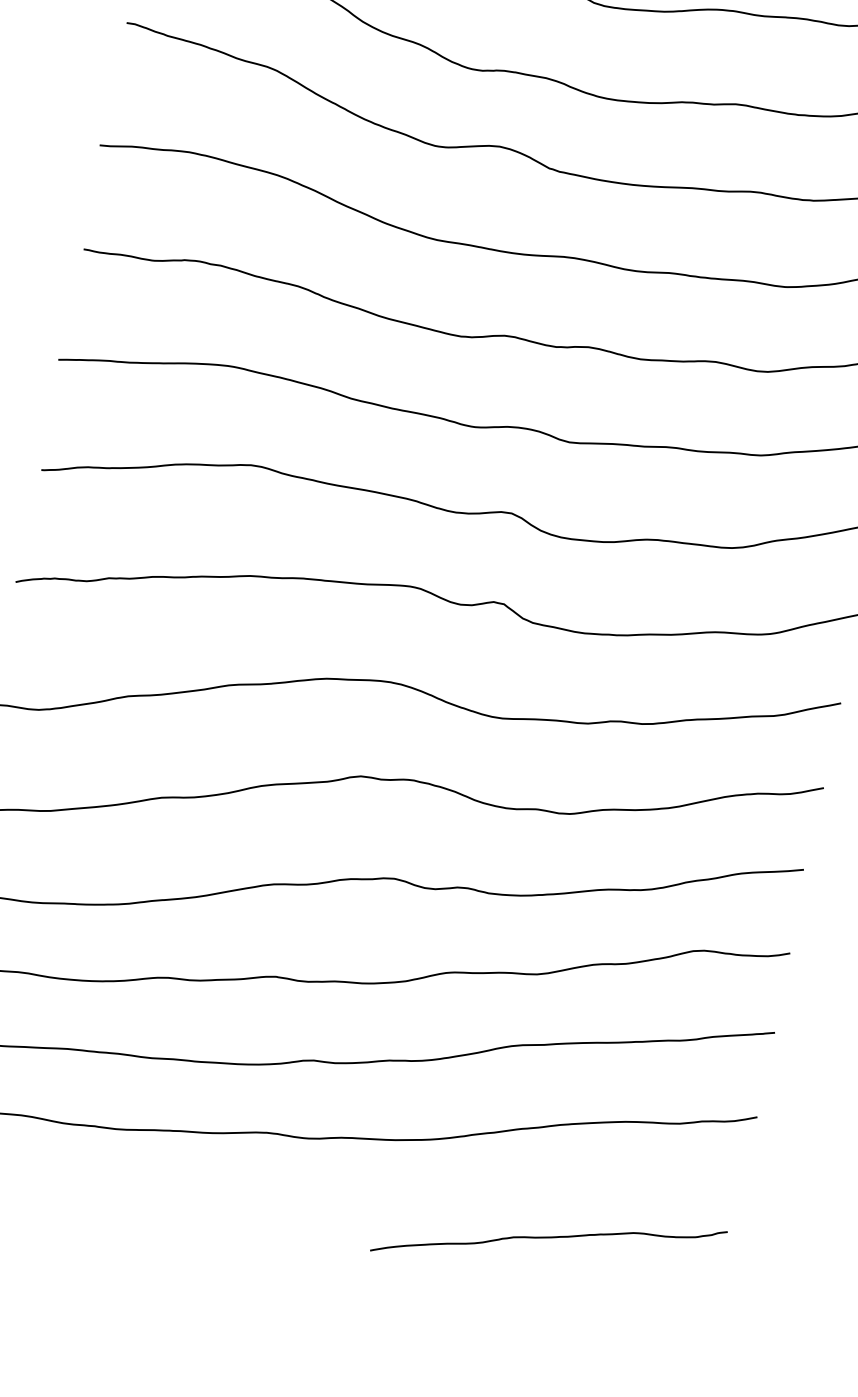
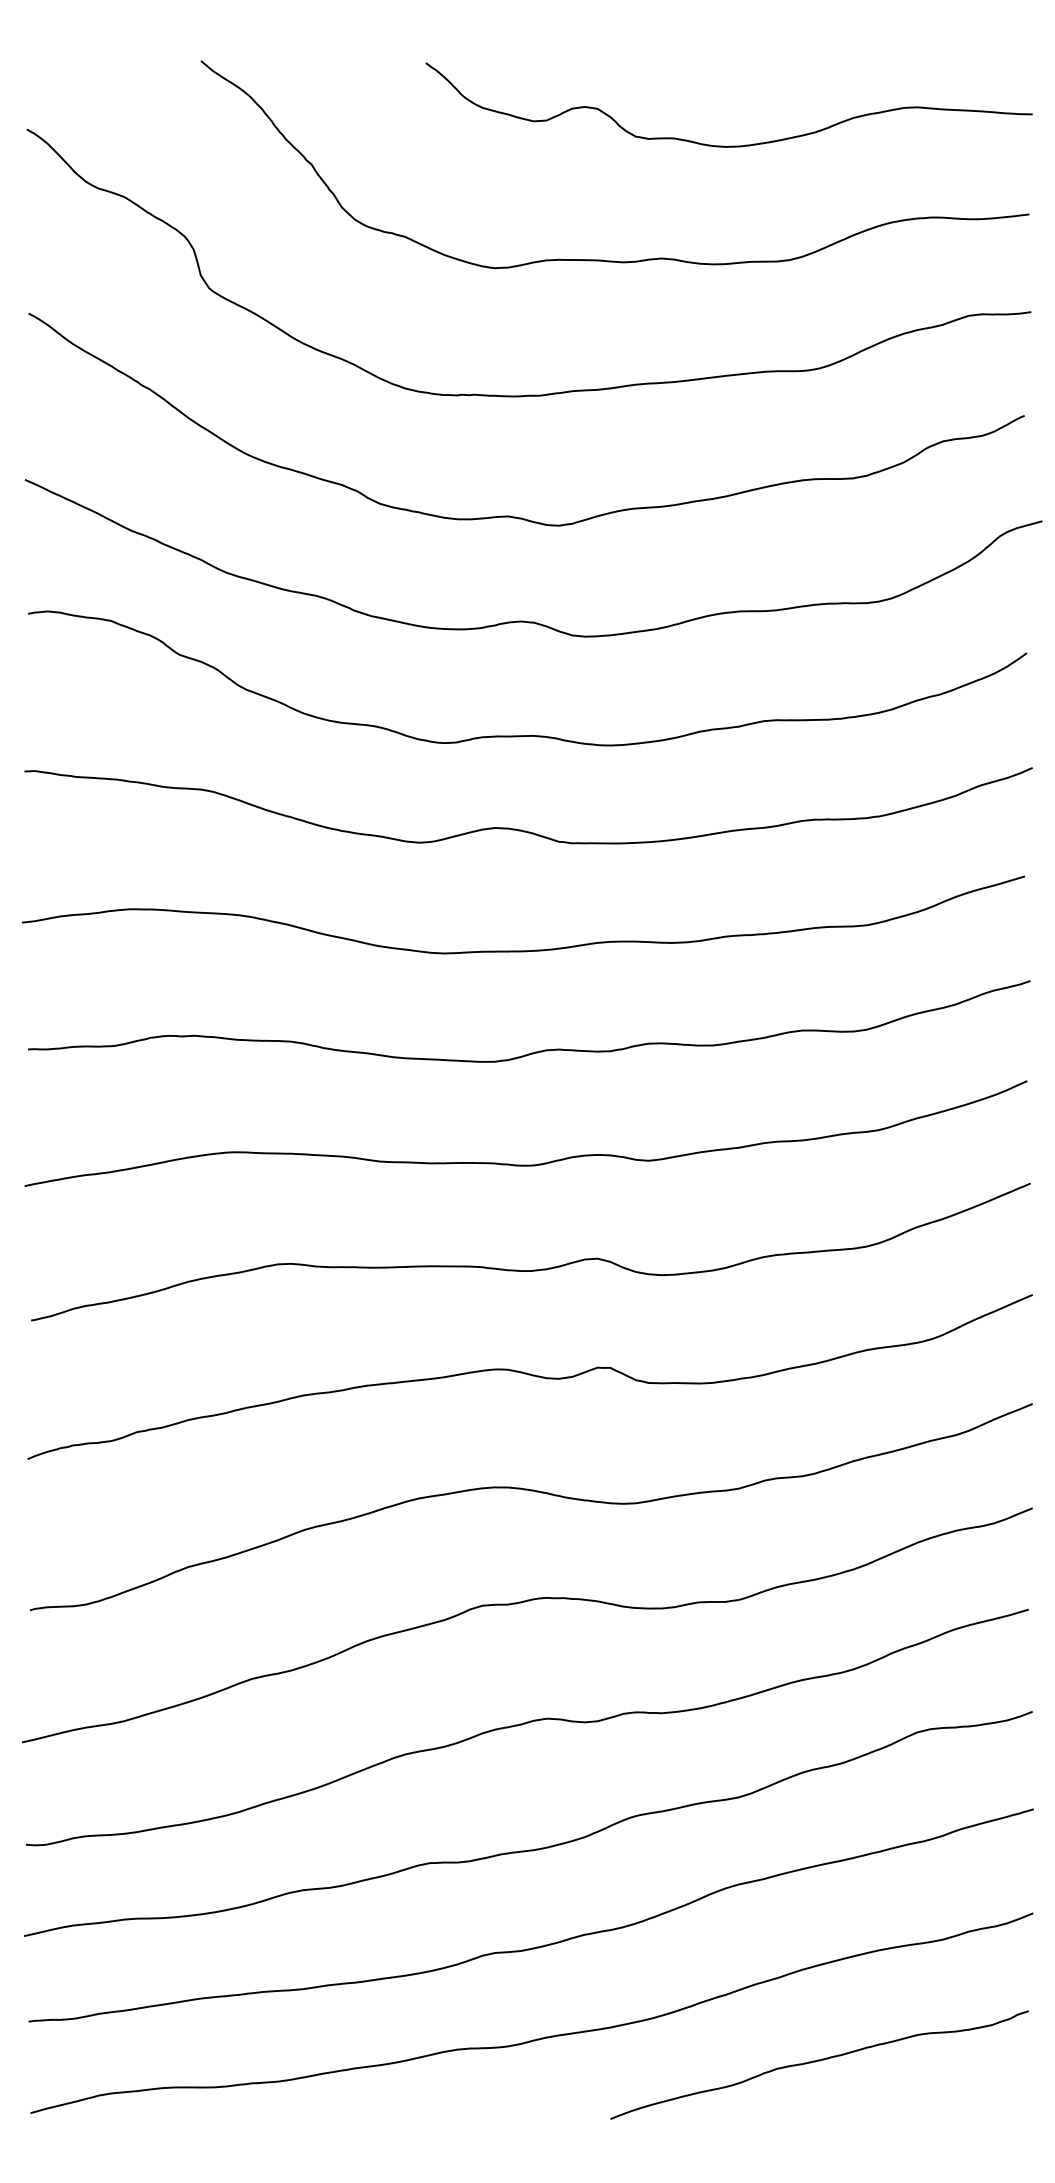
curve: (549, 1238) -> (819, 2061), moved

